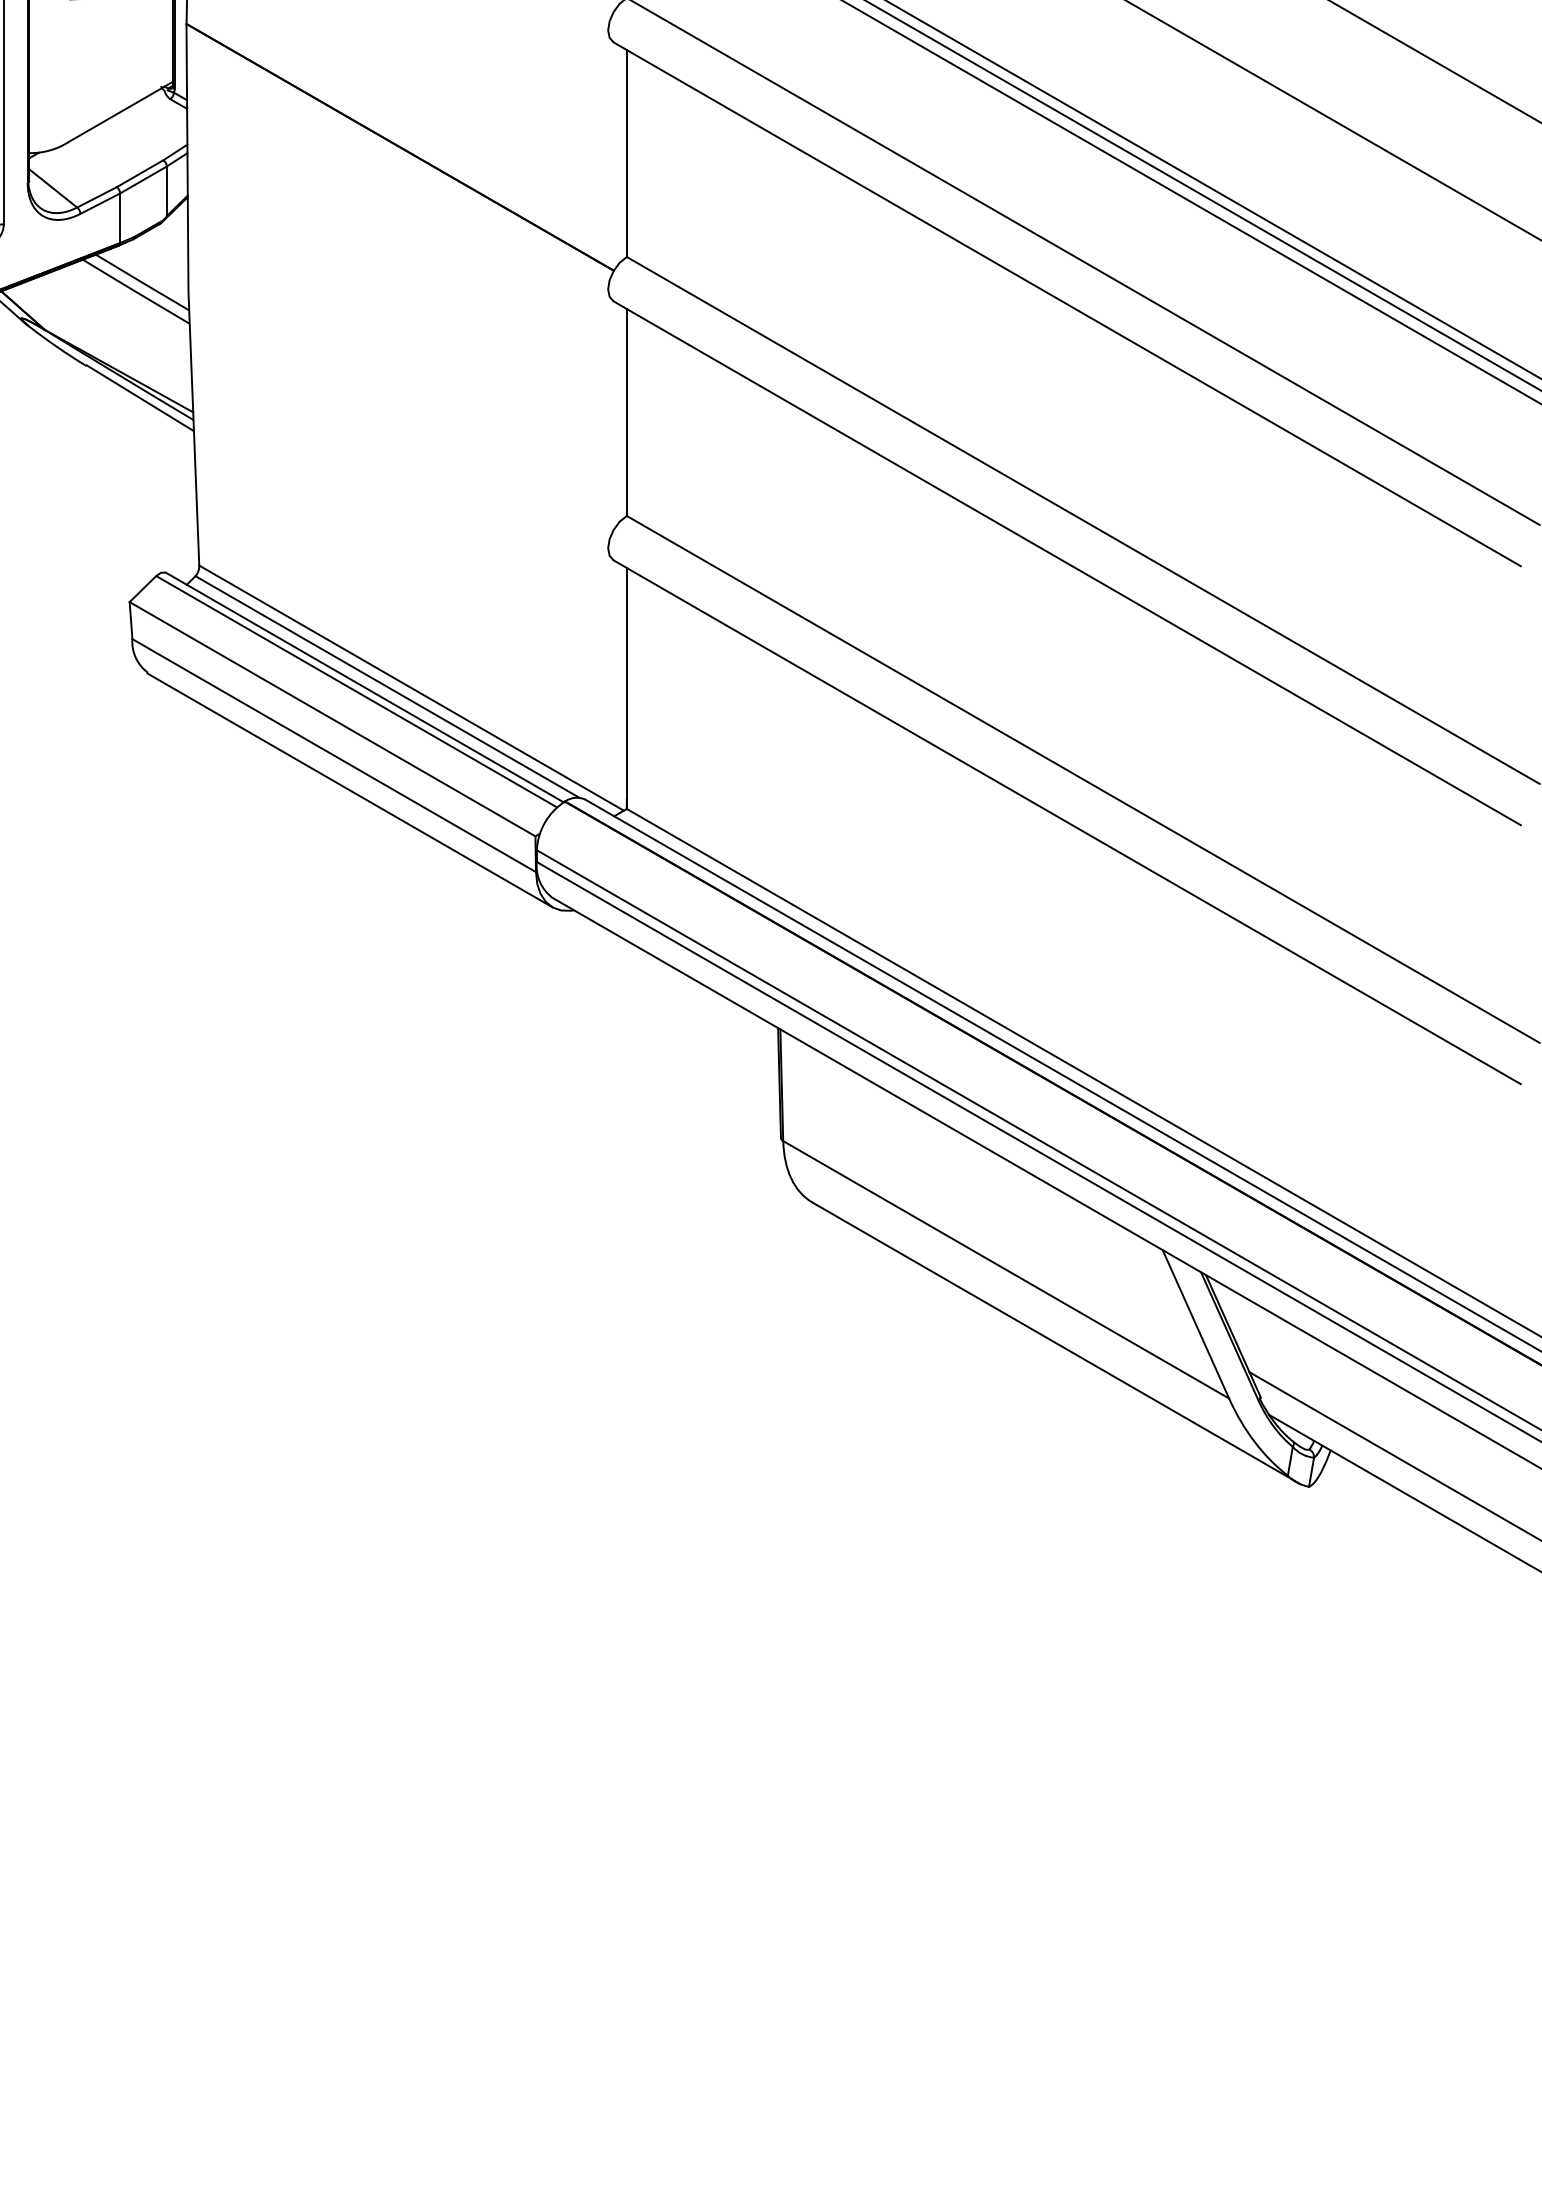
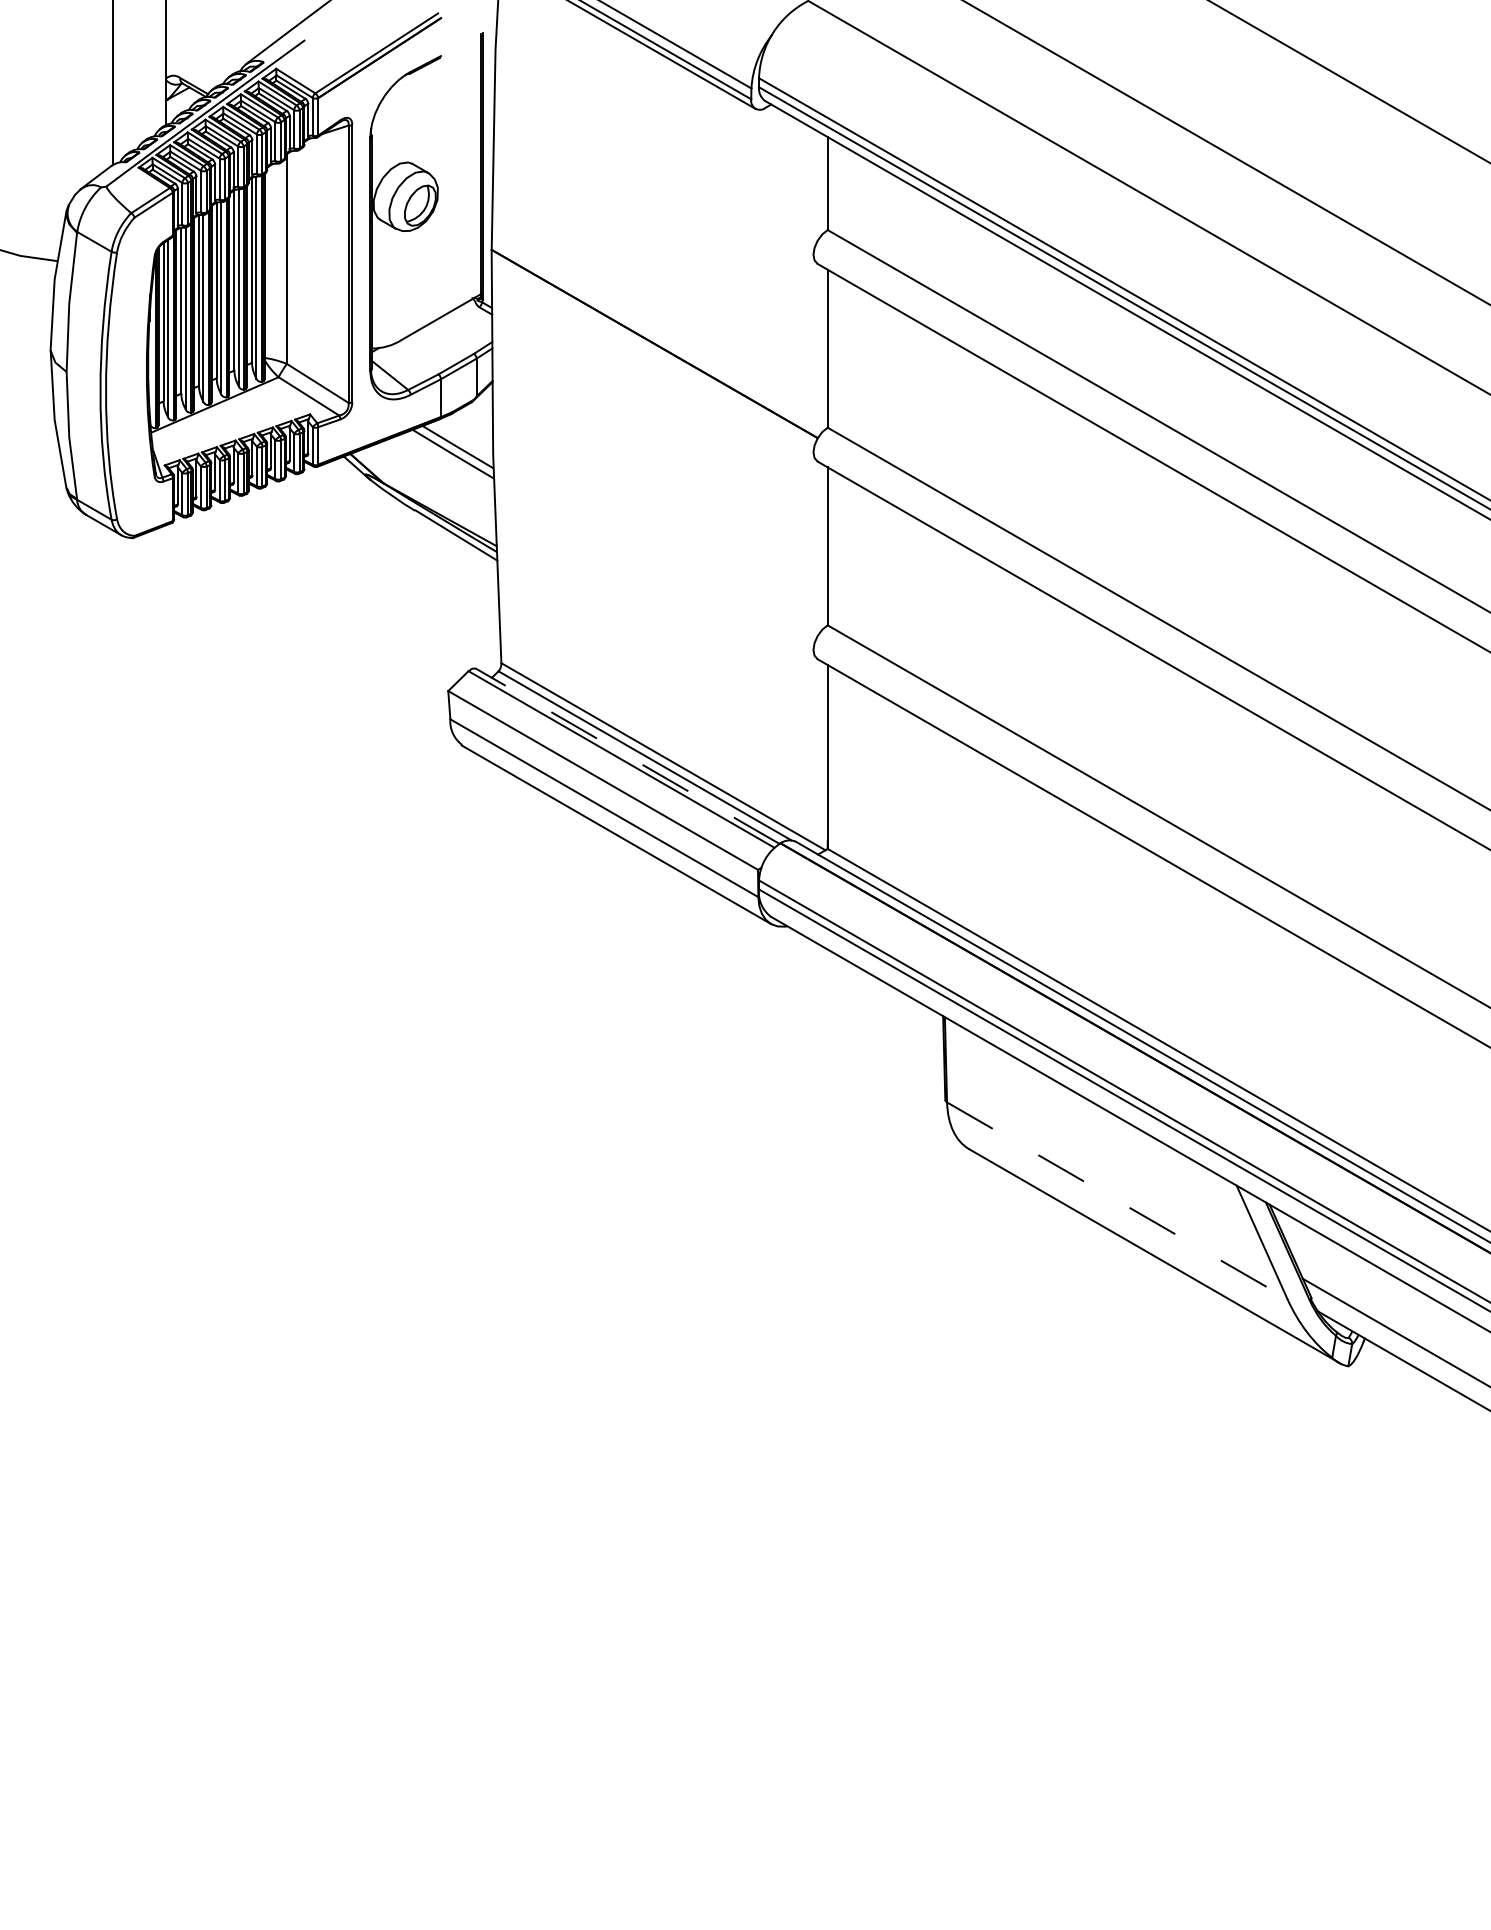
line: (364, 687) -> (627, 756), solid -> dashed
line: (1006, 1269) -> (1117, 1200), solid -> dashed

